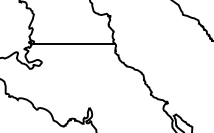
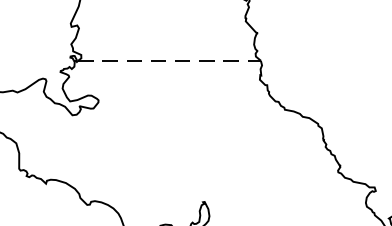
line: (74, 44) -> (170, 61), solid -> dashed

